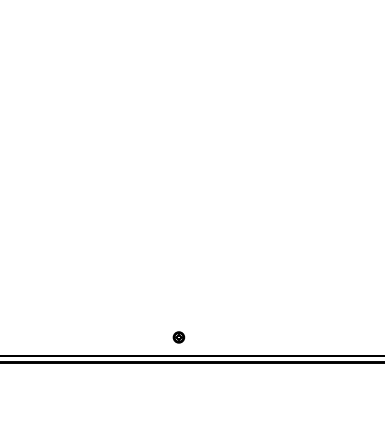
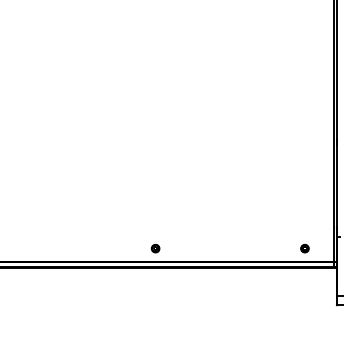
part: (178, 337) -> (155, 248), moved

